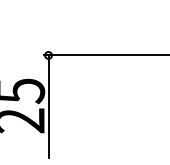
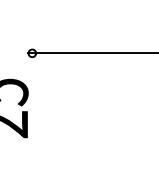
line: (48, 106) -> (32, 109), removed

